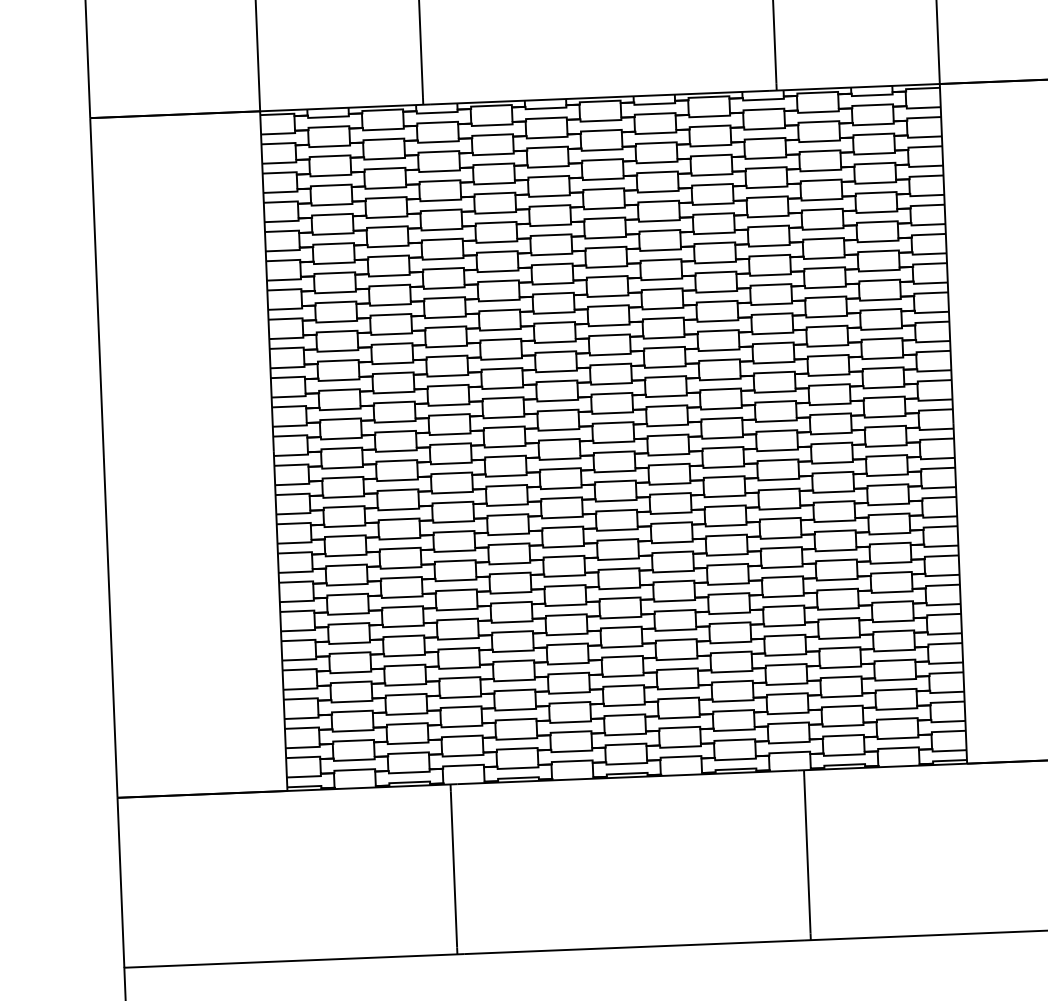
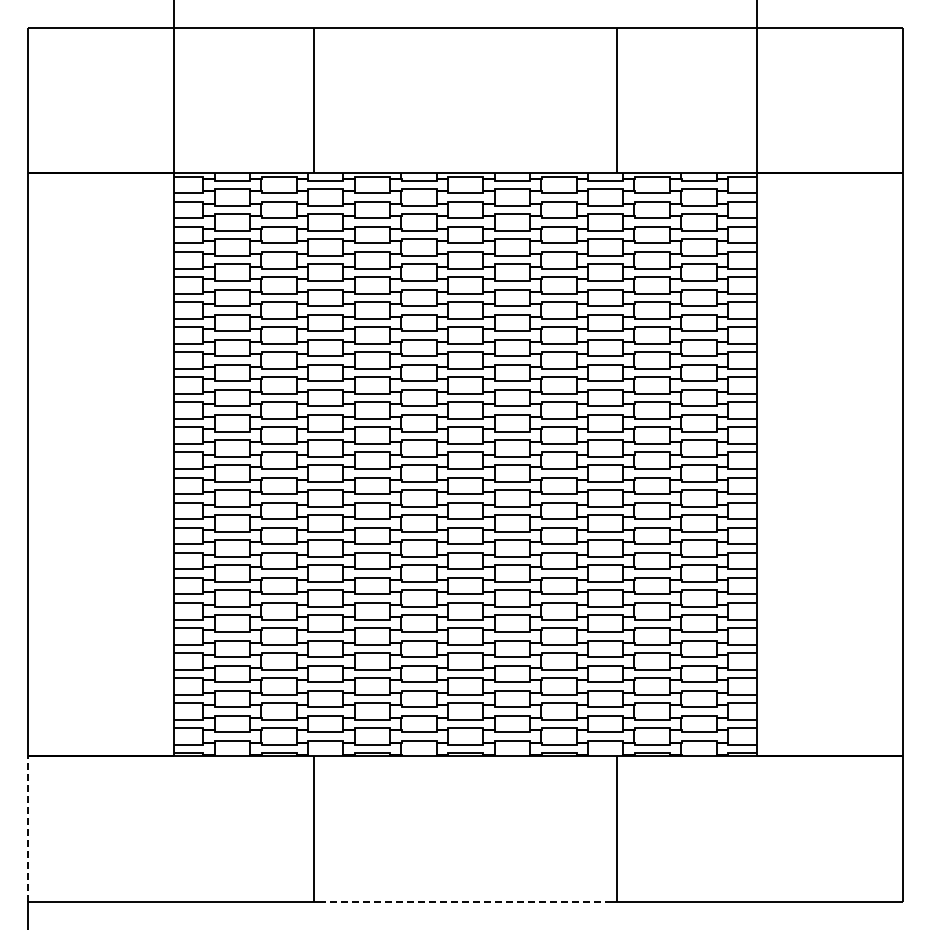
line: (120, 881) -> (28, 828), solid -> dashed
line: (633, 947) -> (465, 902), solid -> dashed

